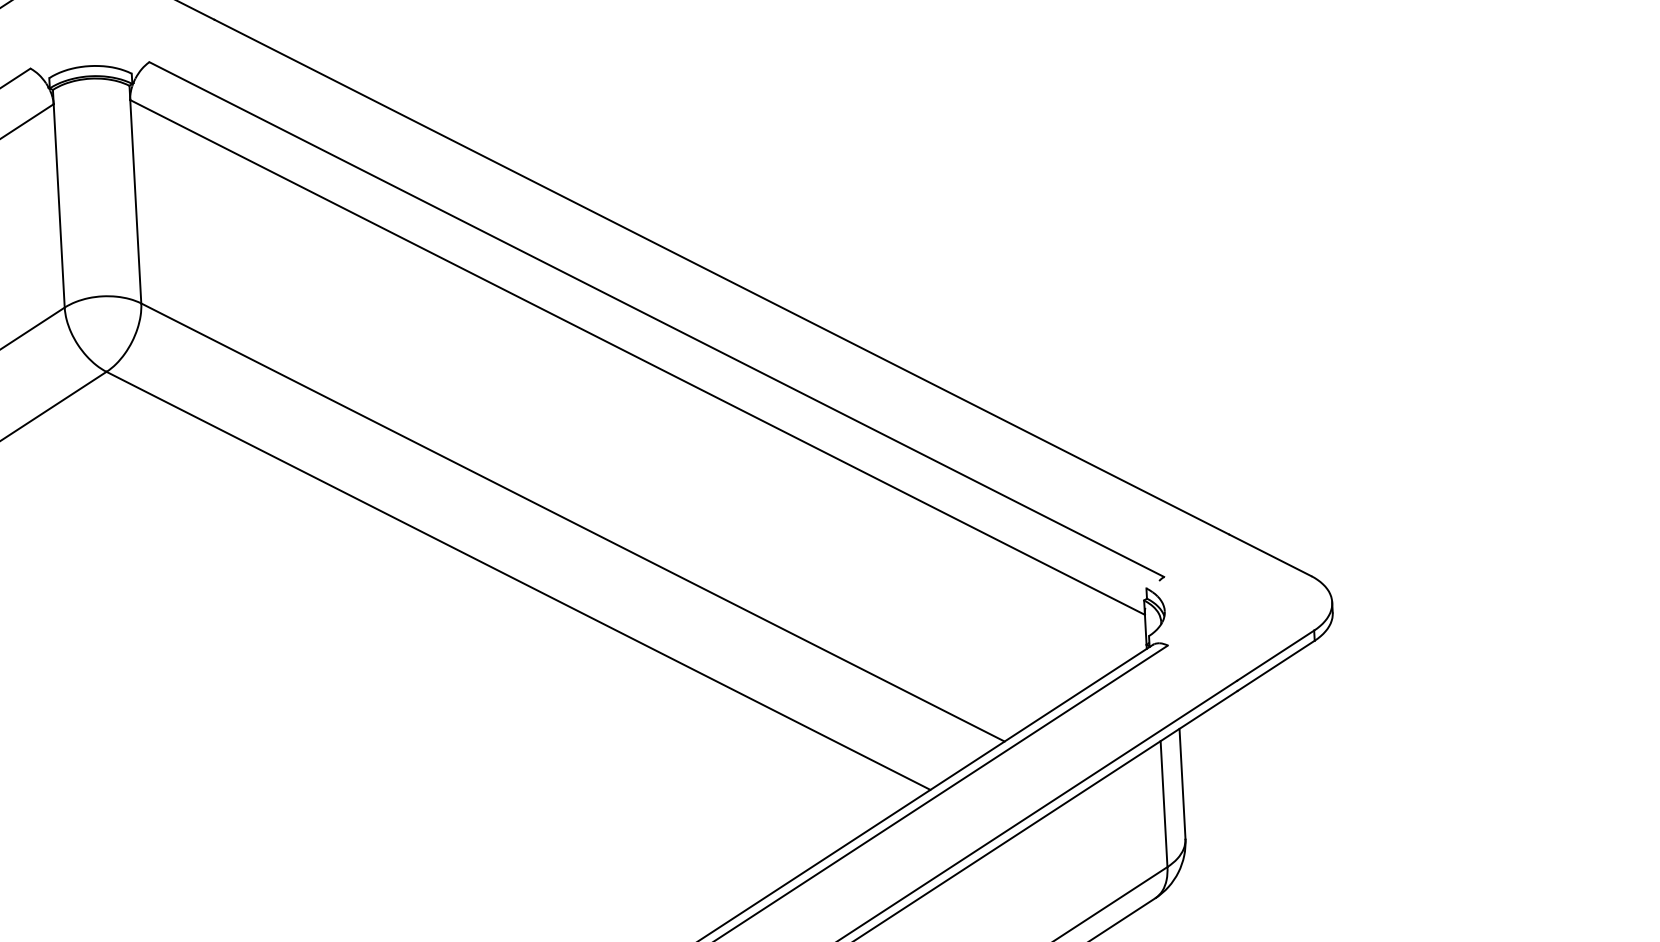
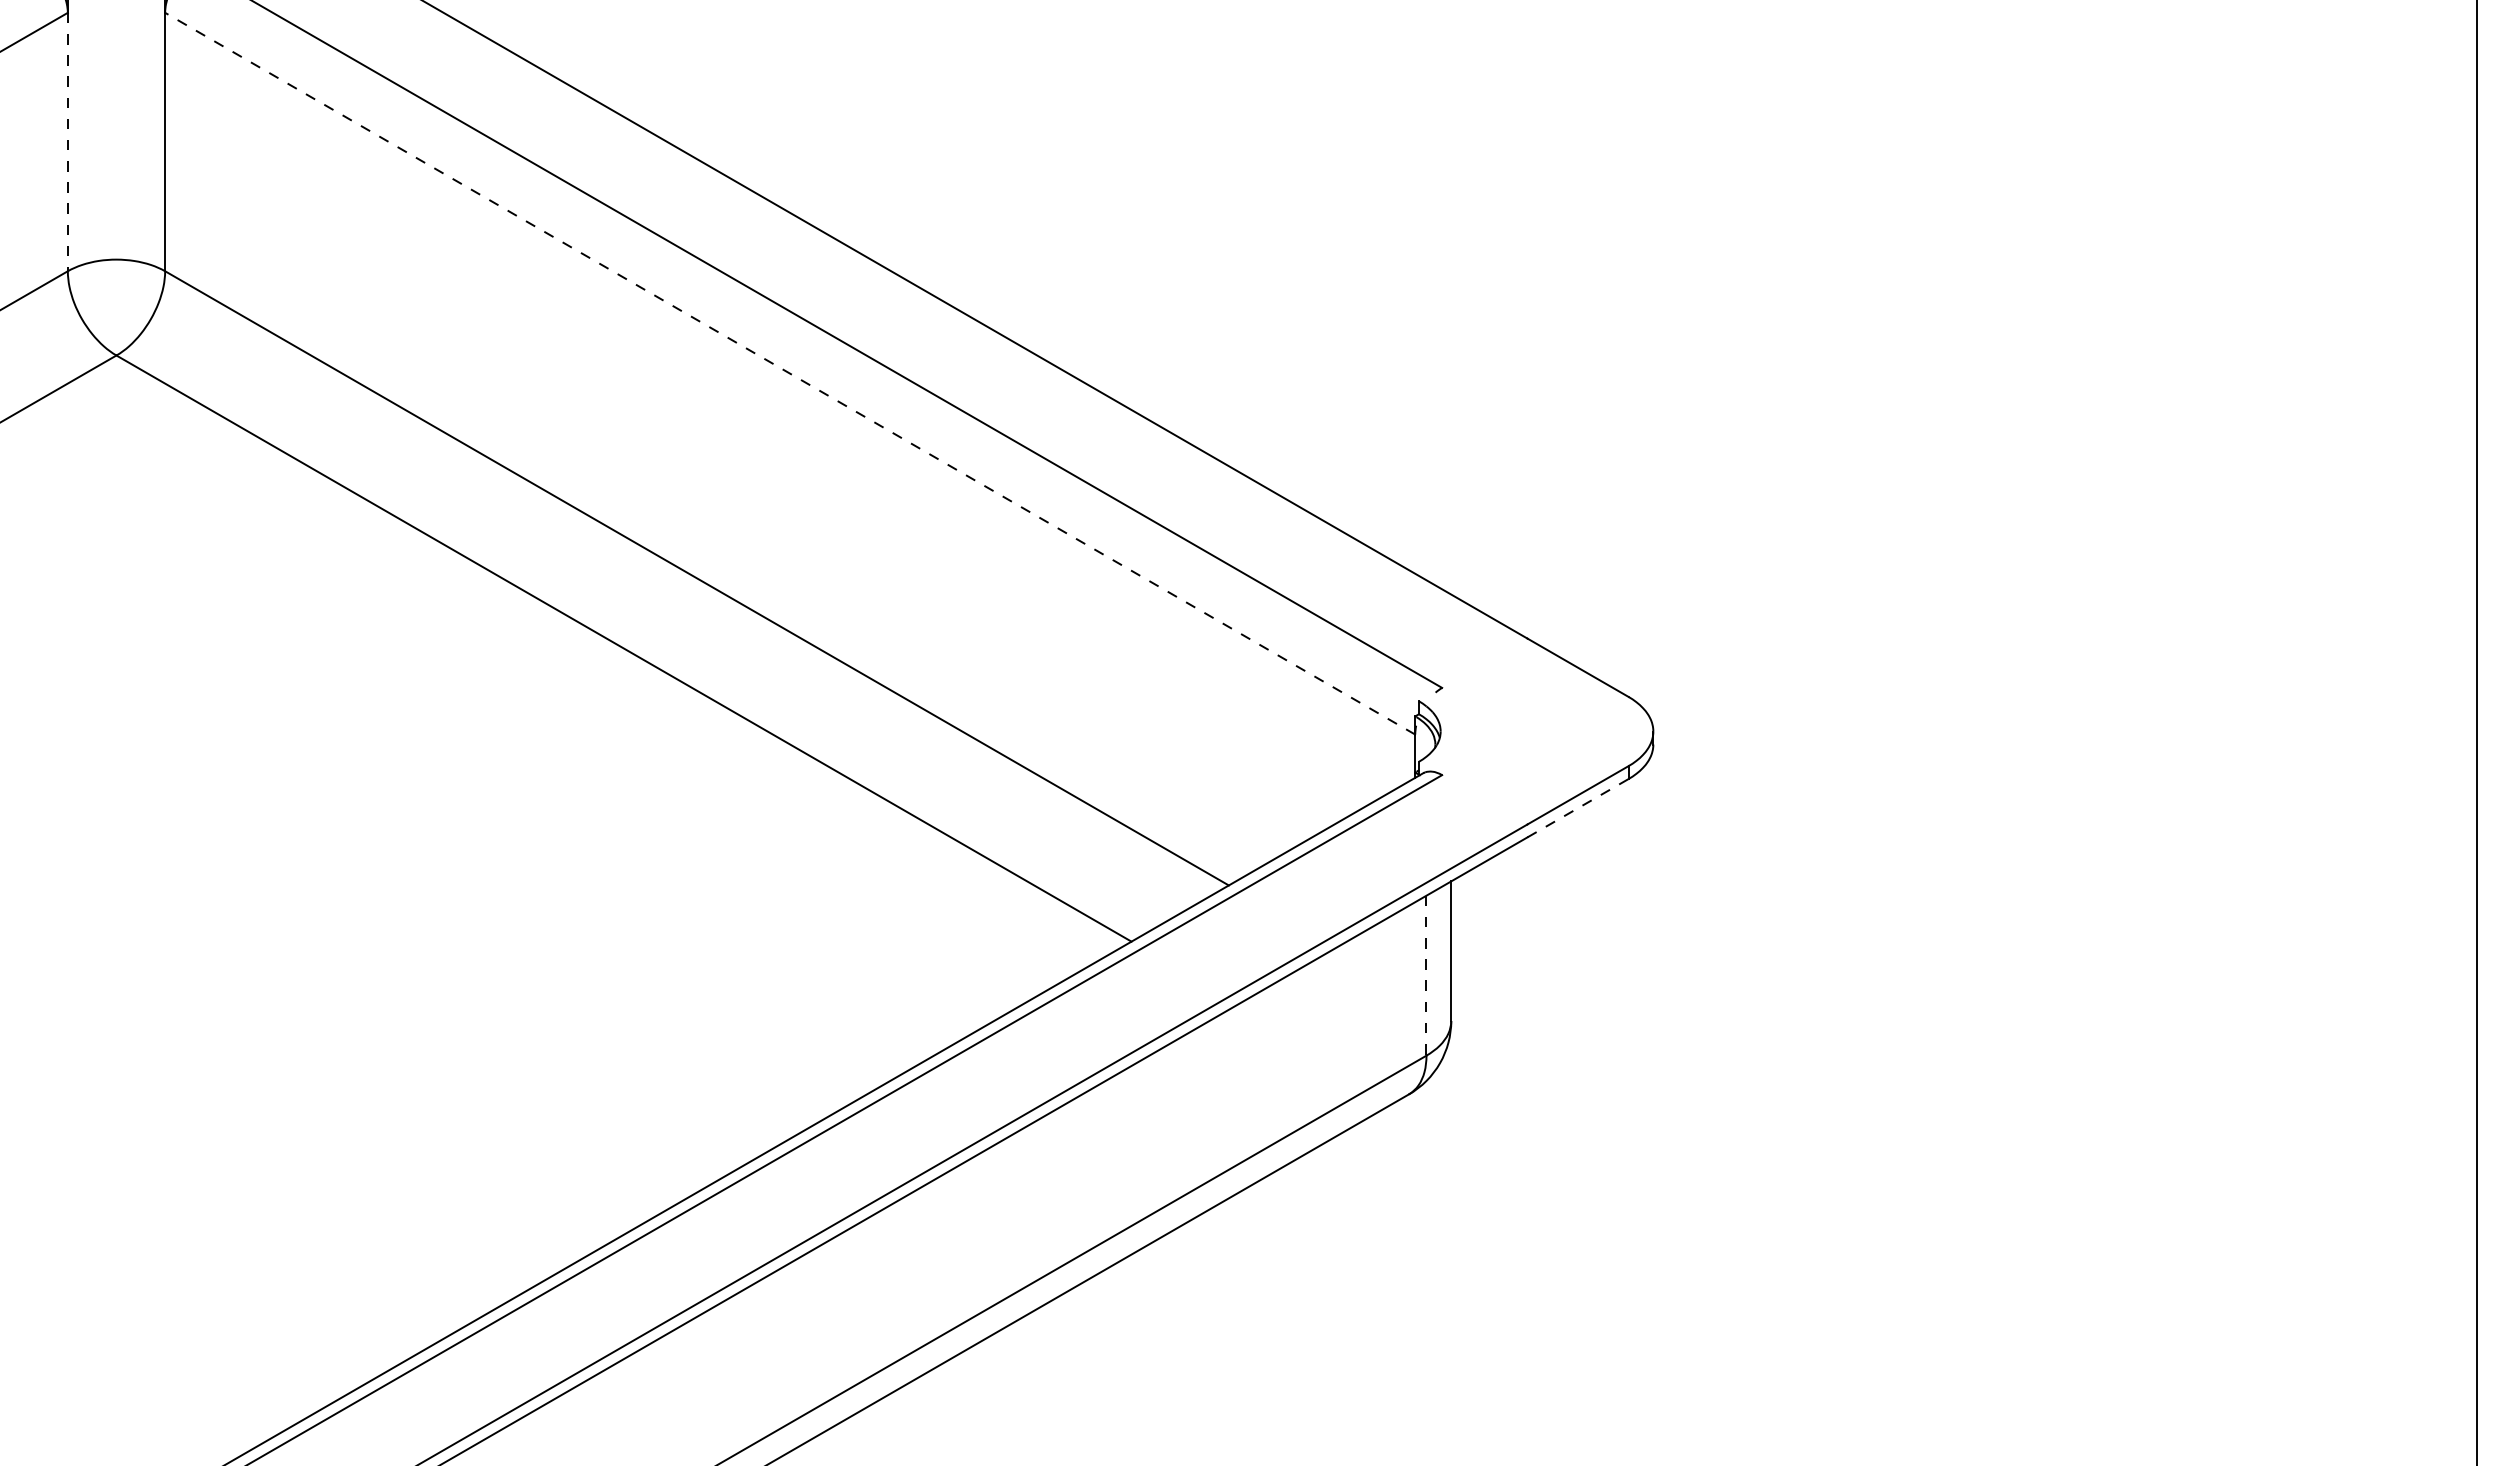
line: (58, 206) -> (67, 142), solid -> dashed
line: (637, 357) -> (790, 373), solid -> dashed
line: (1276, 665) -> (1578, 807), solid -> dashed
line: (1164, 803) -> (1426, 975), solid -> dashed

